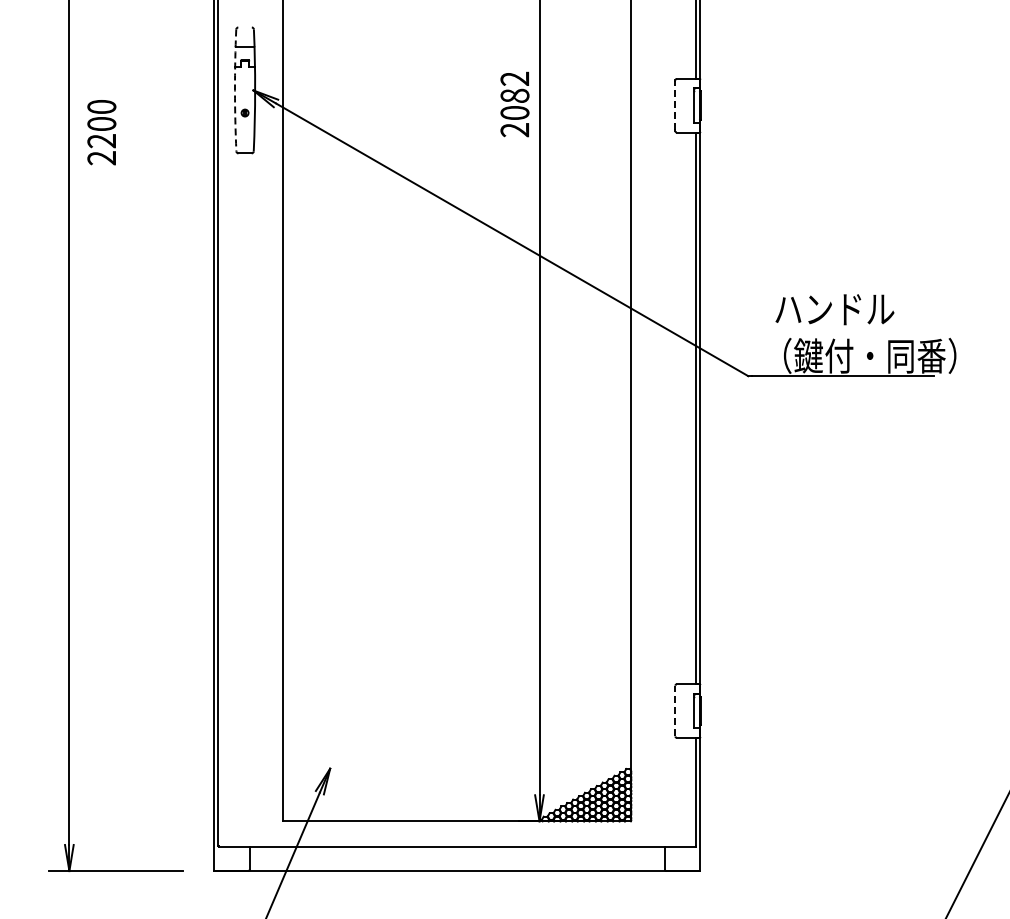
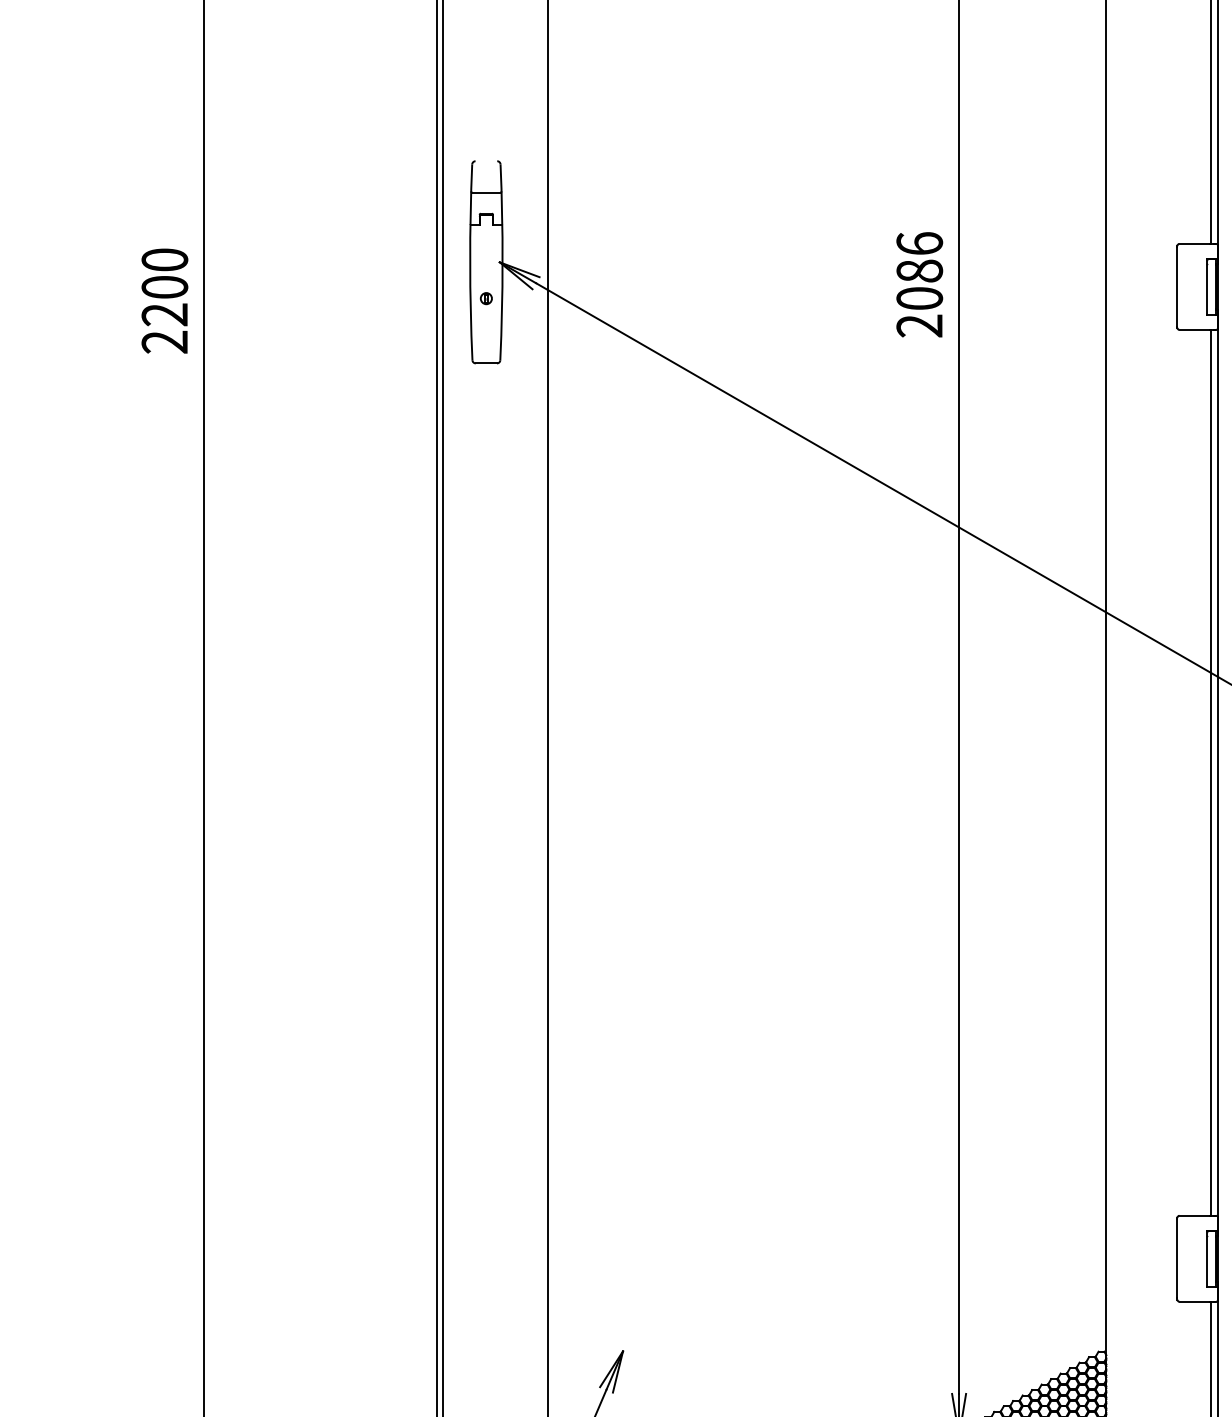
text: (514, 78) -> (918, 243), 2082 -> 2086
arc: (235, 90) -> (470, 262), dashed -> solid
line: (675, 105) -> (1177, 286), dashed -> solid
text: (101, 132) -> (164, 300), moved
line: (675, 711) -> (1177, 1259), dashed -> solid

